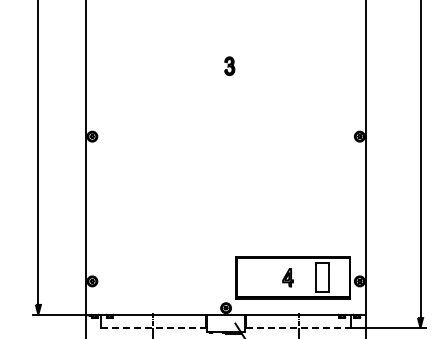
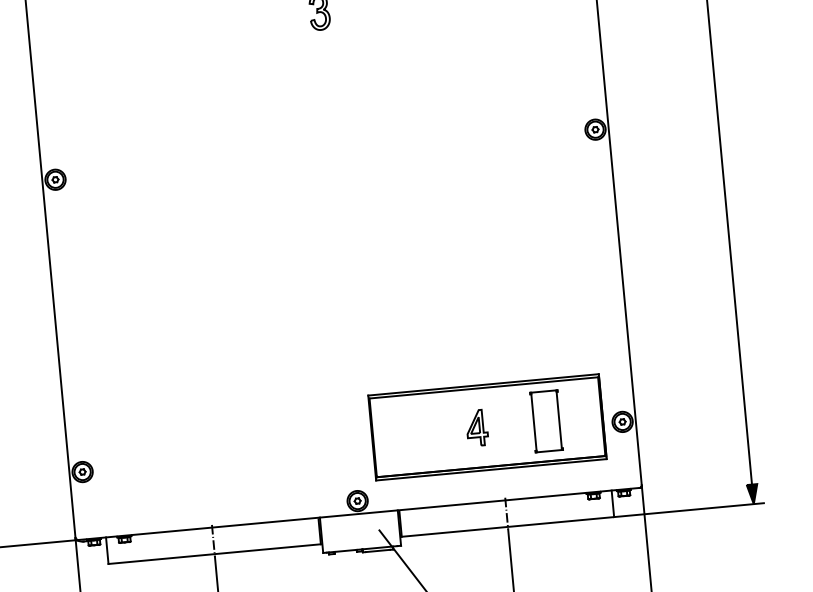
line: (153, 327) -> (214, 553), dashed -> solid
line: (298, 327) -> (507, 526), dashed -> solid

